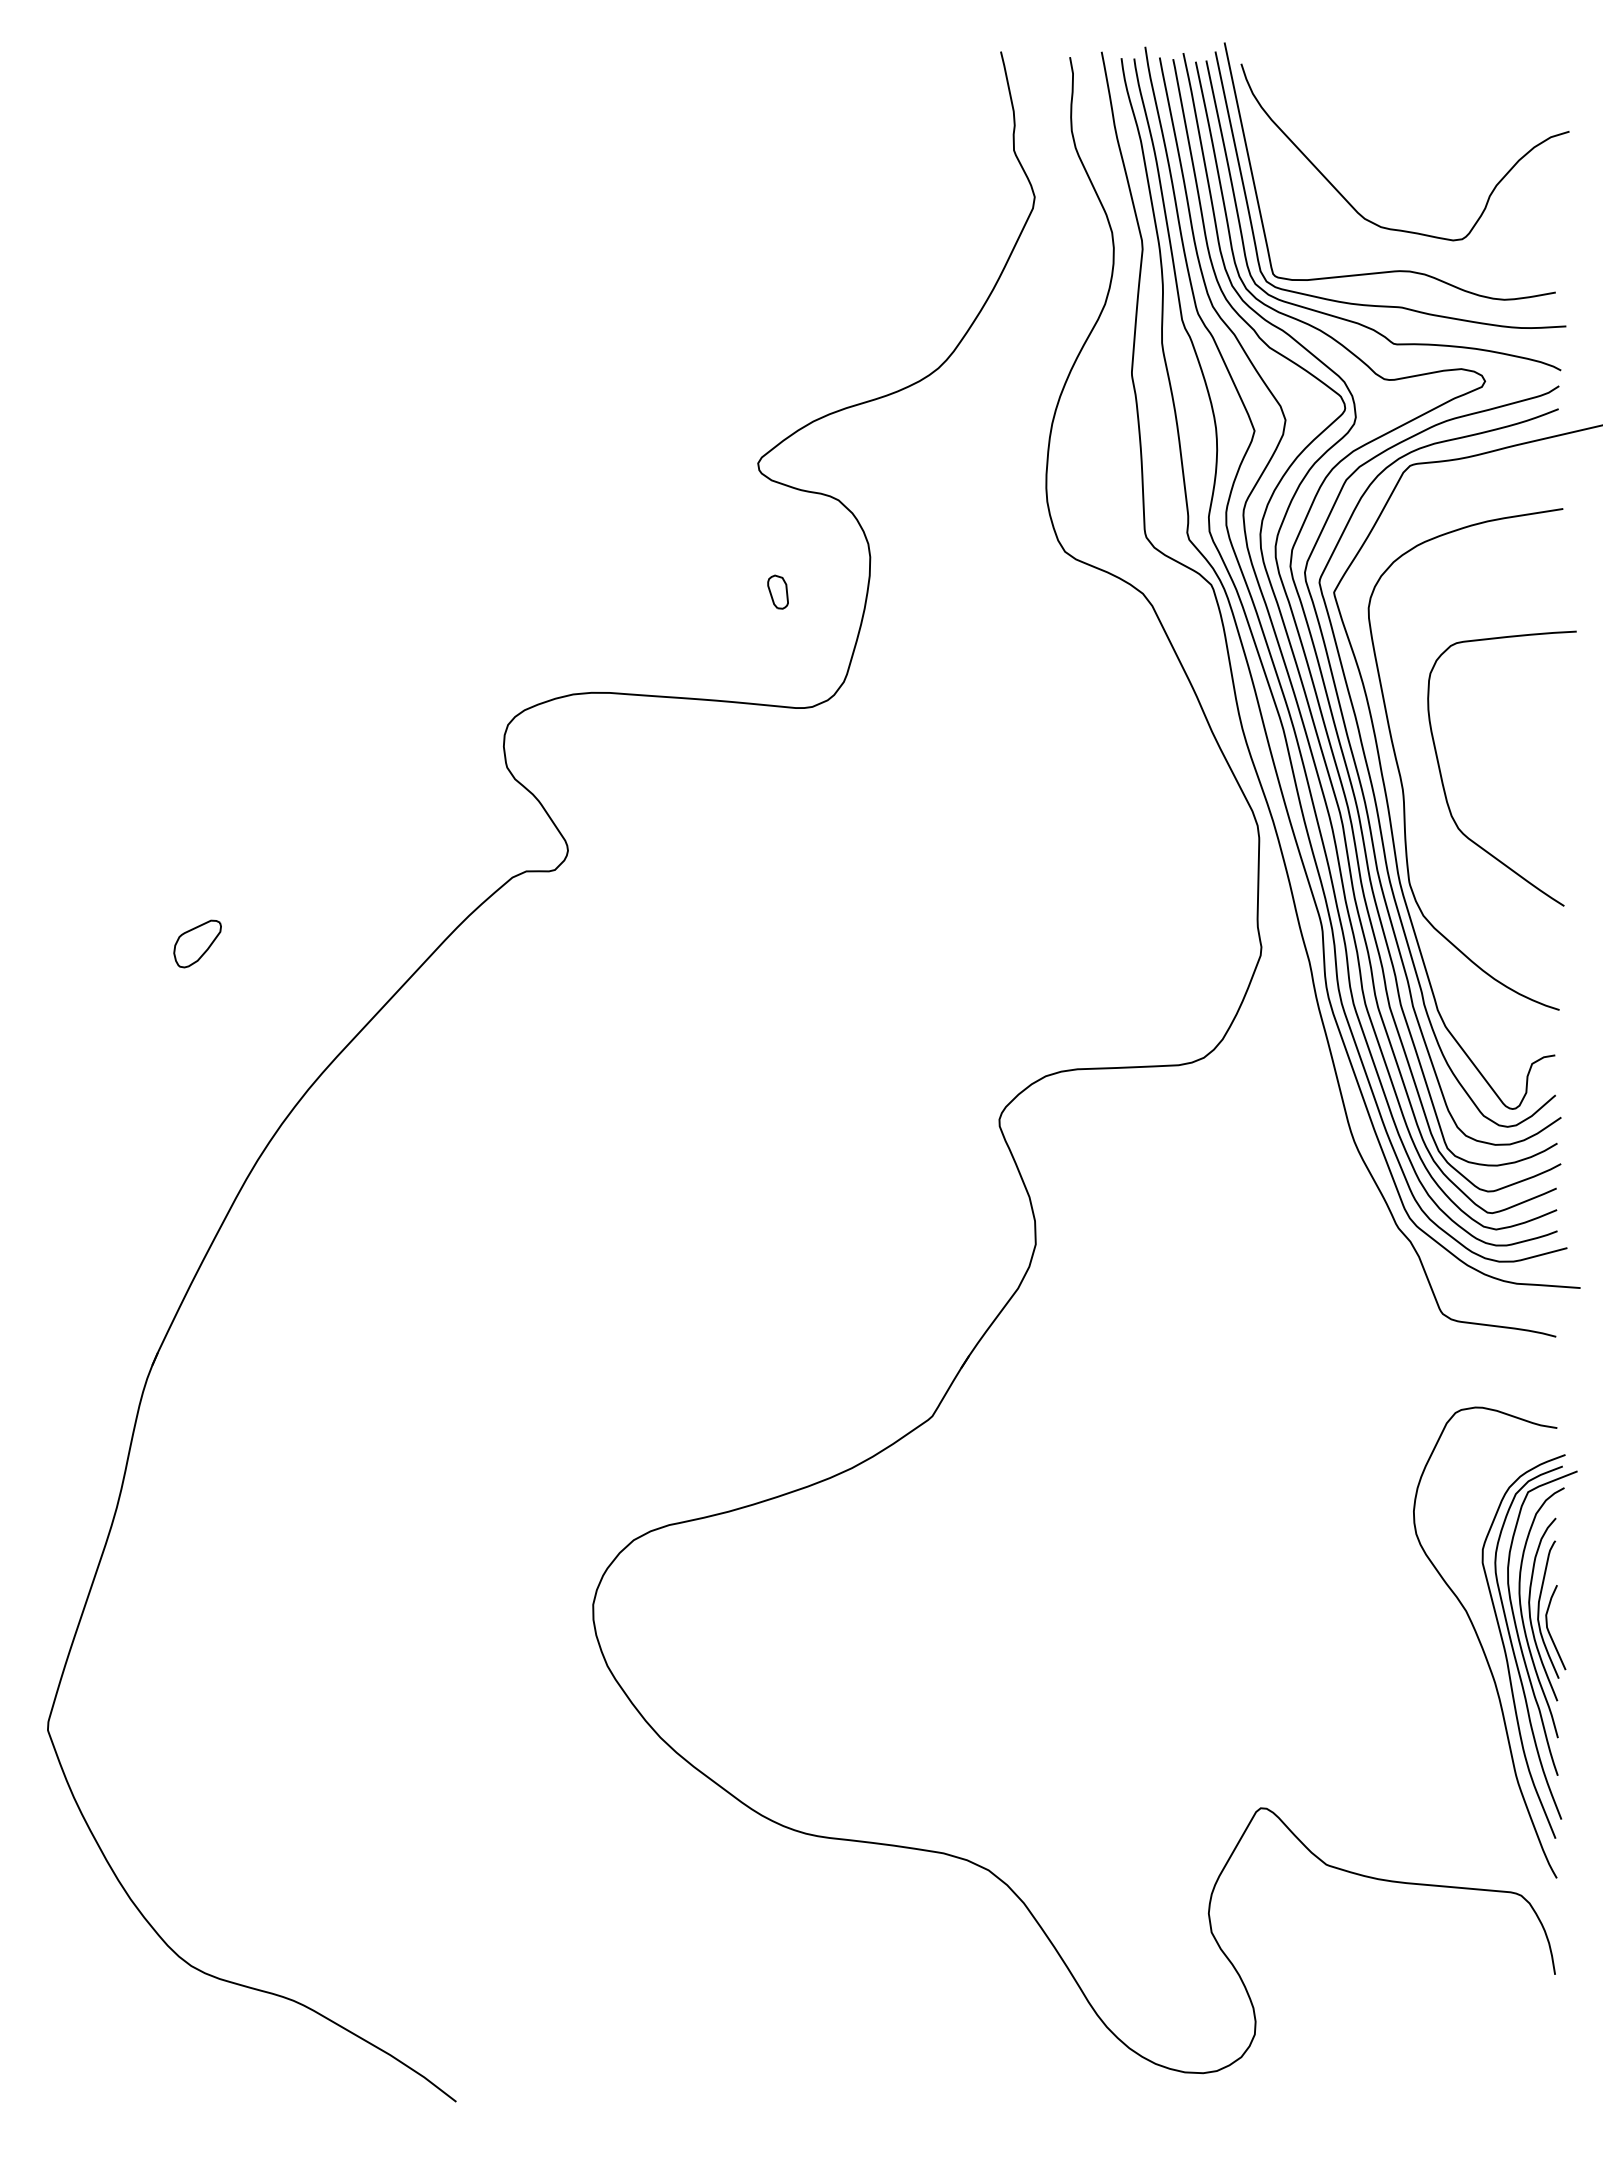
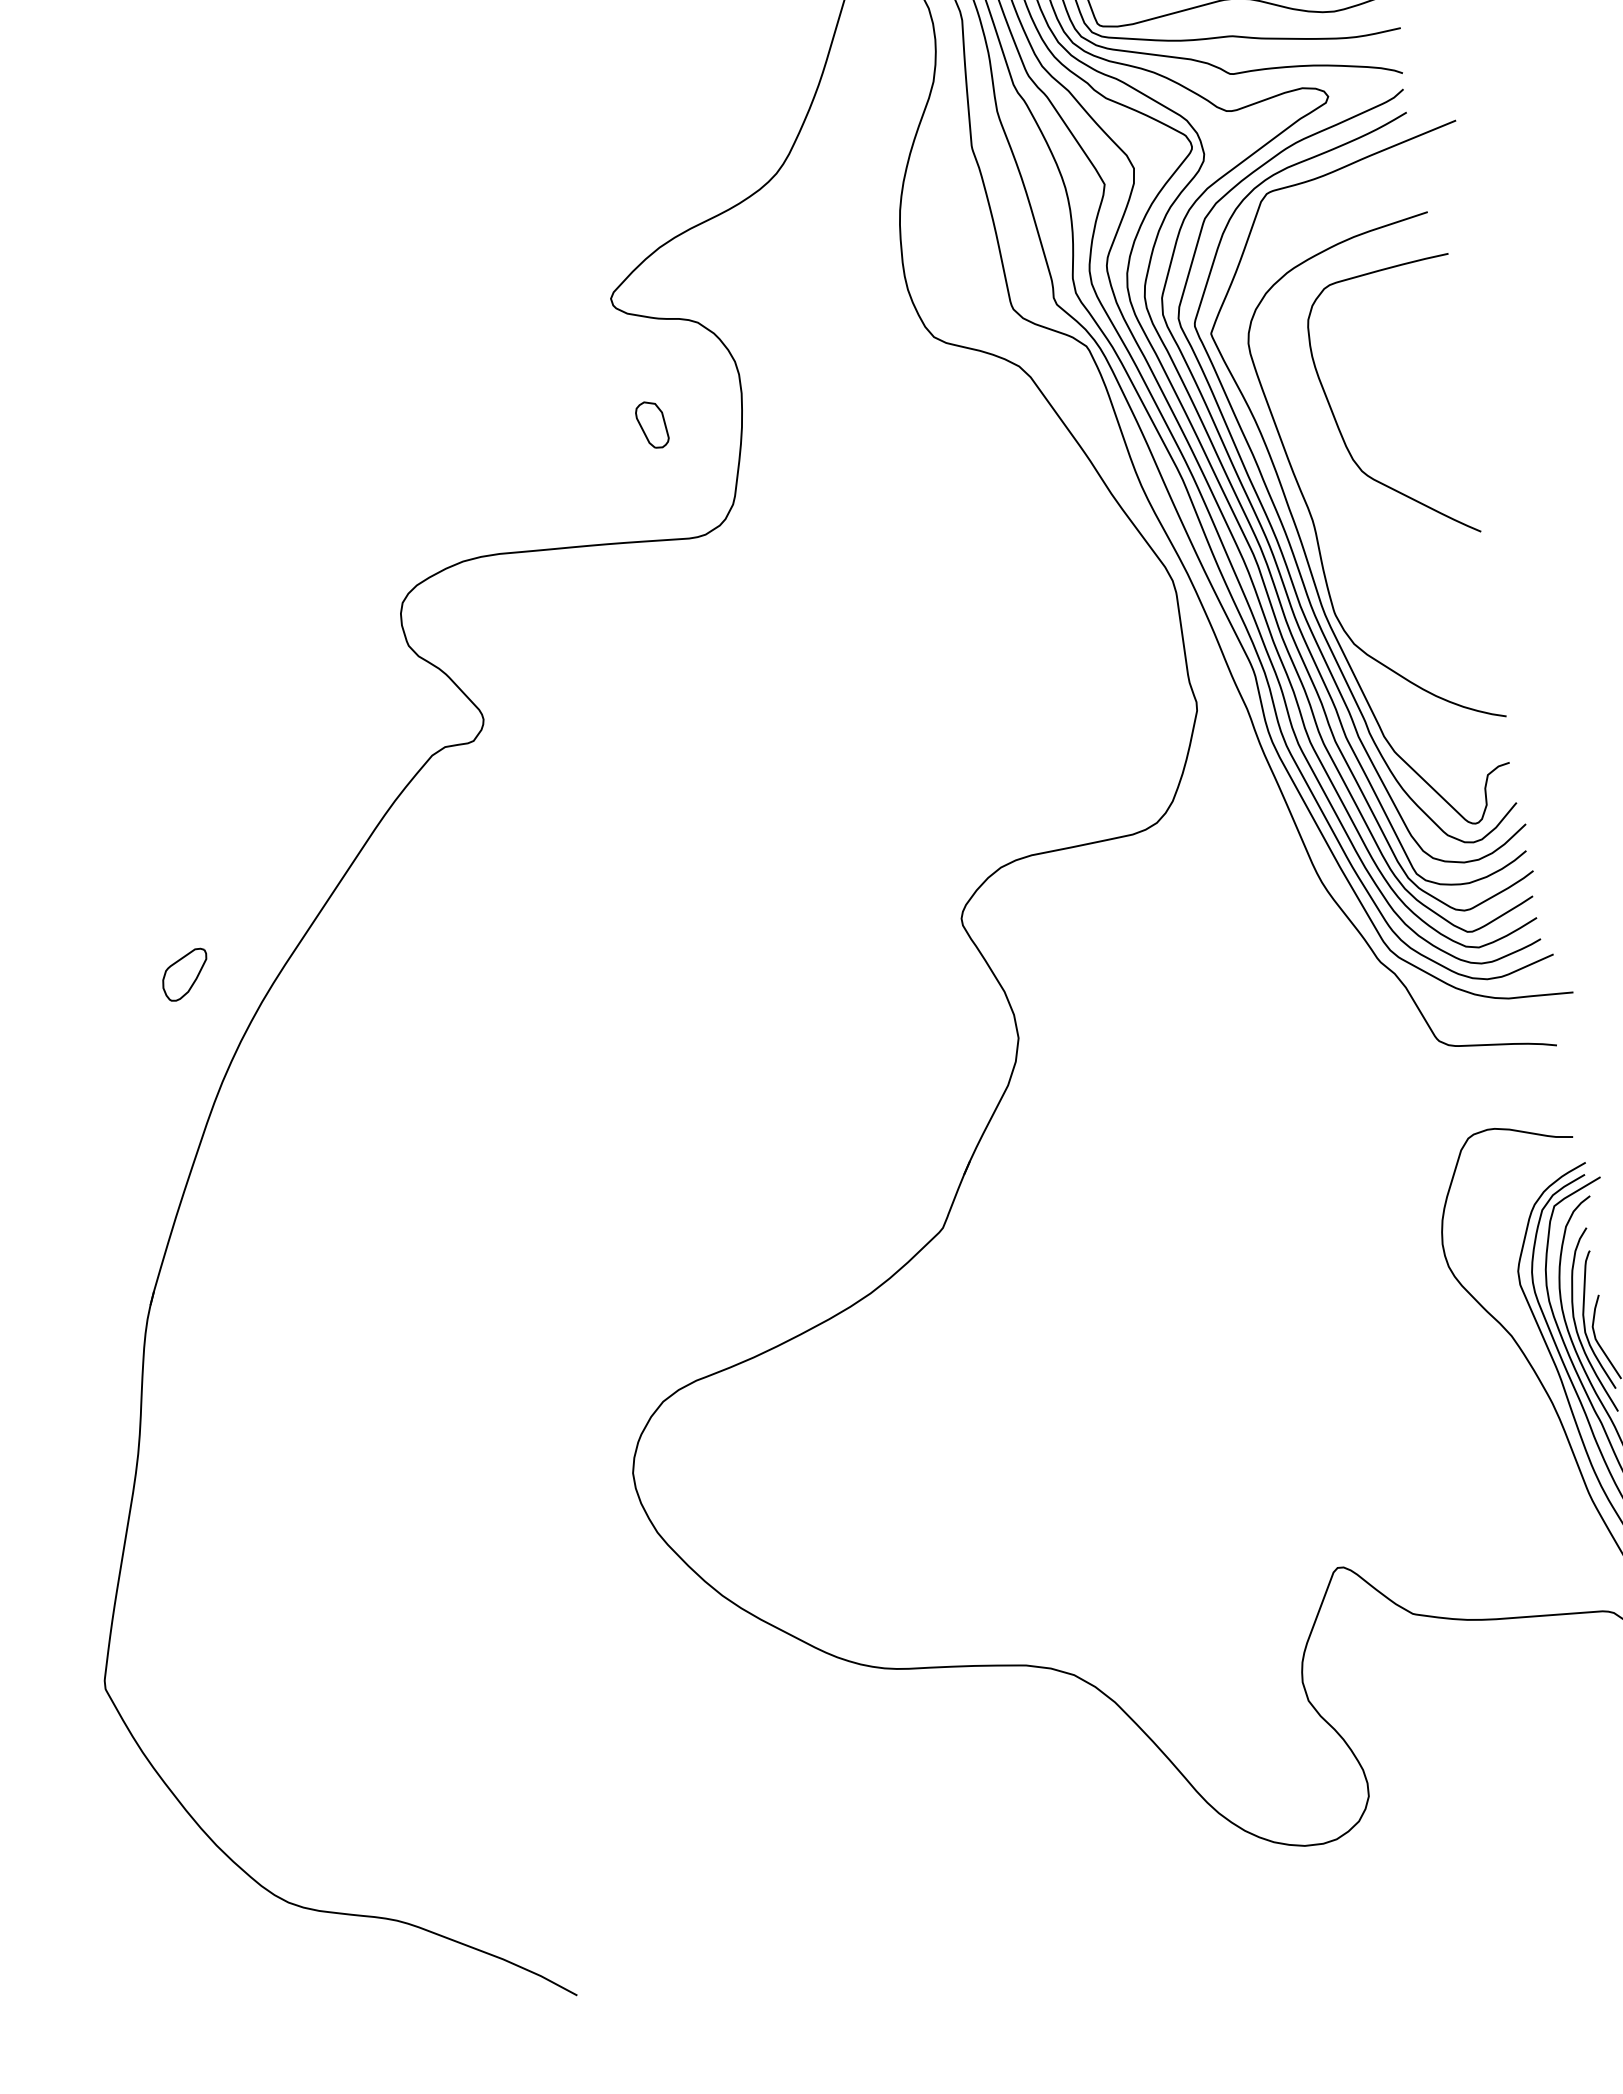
part: (777, 591) -> (651, 424), size x1.4
curve: (1443, 781) -> (1339, 426), moved
part: (197, 943) -> (185, 974), moved

